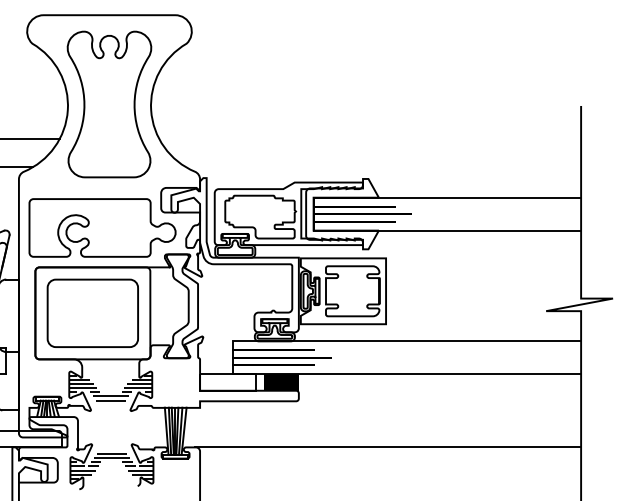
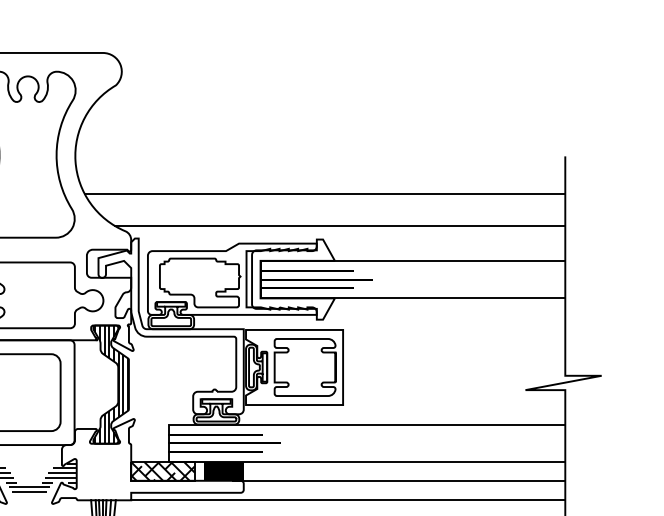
line: (370, 139) -> (325, 194), added
line: (383, 166) -> (340, 225), added
hatch: (182, 306) -> (111, 384), added
hatch: (227, 382) -> (162, 471), added
line: (435, 390) -> (399, 480), added
line: (390, 407) -> (348, 499), added

